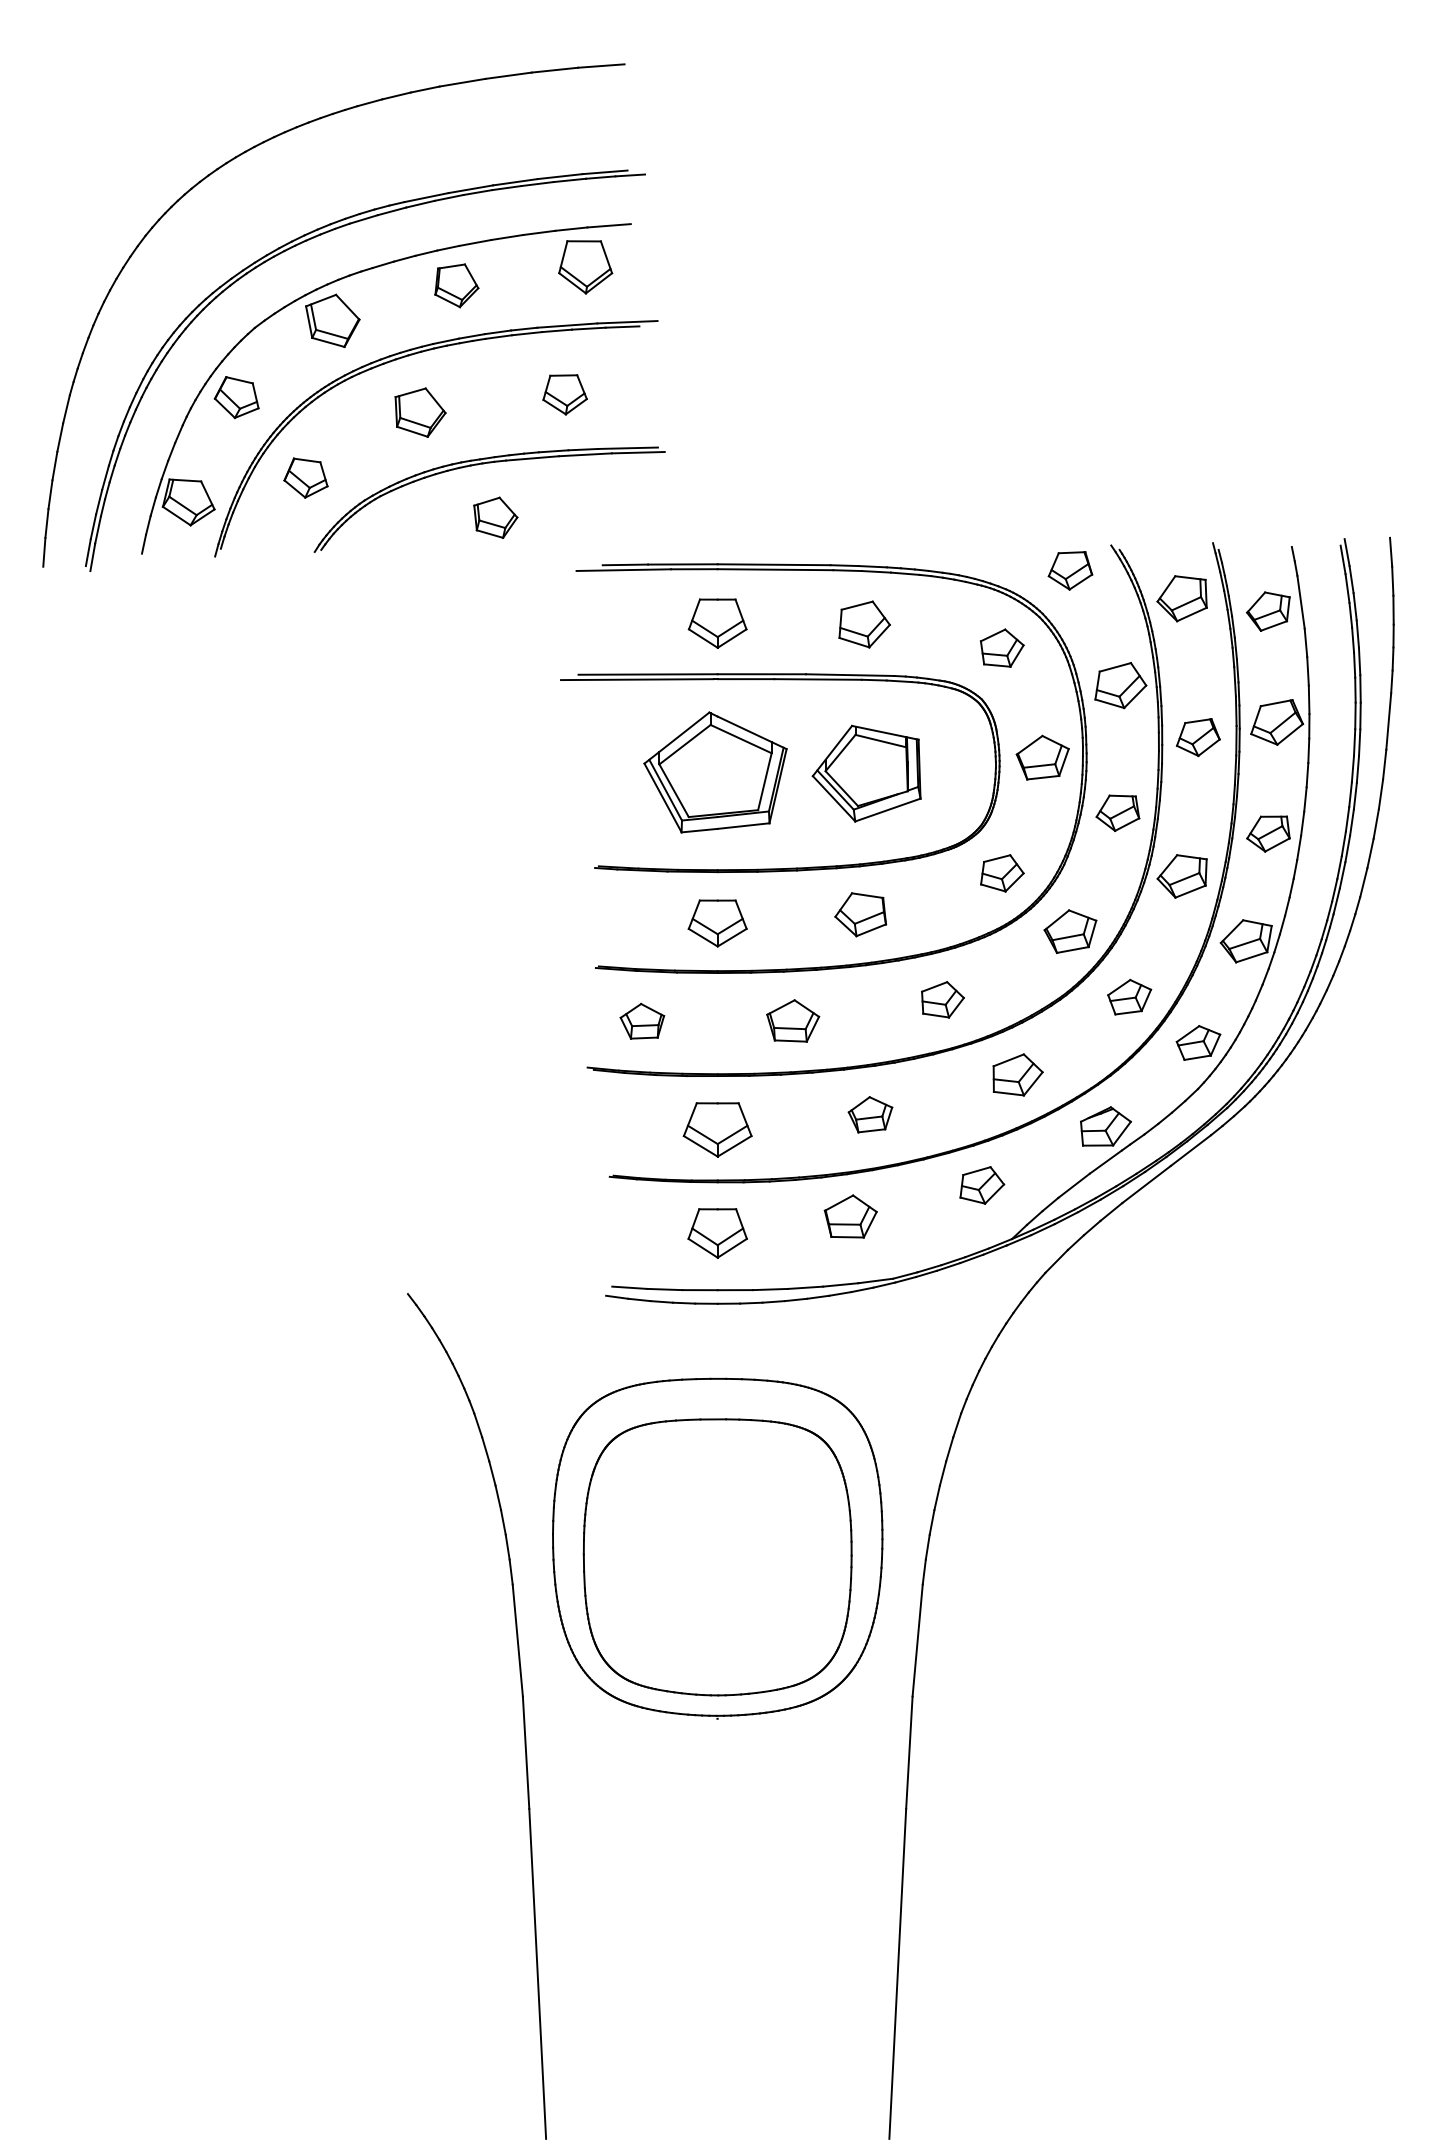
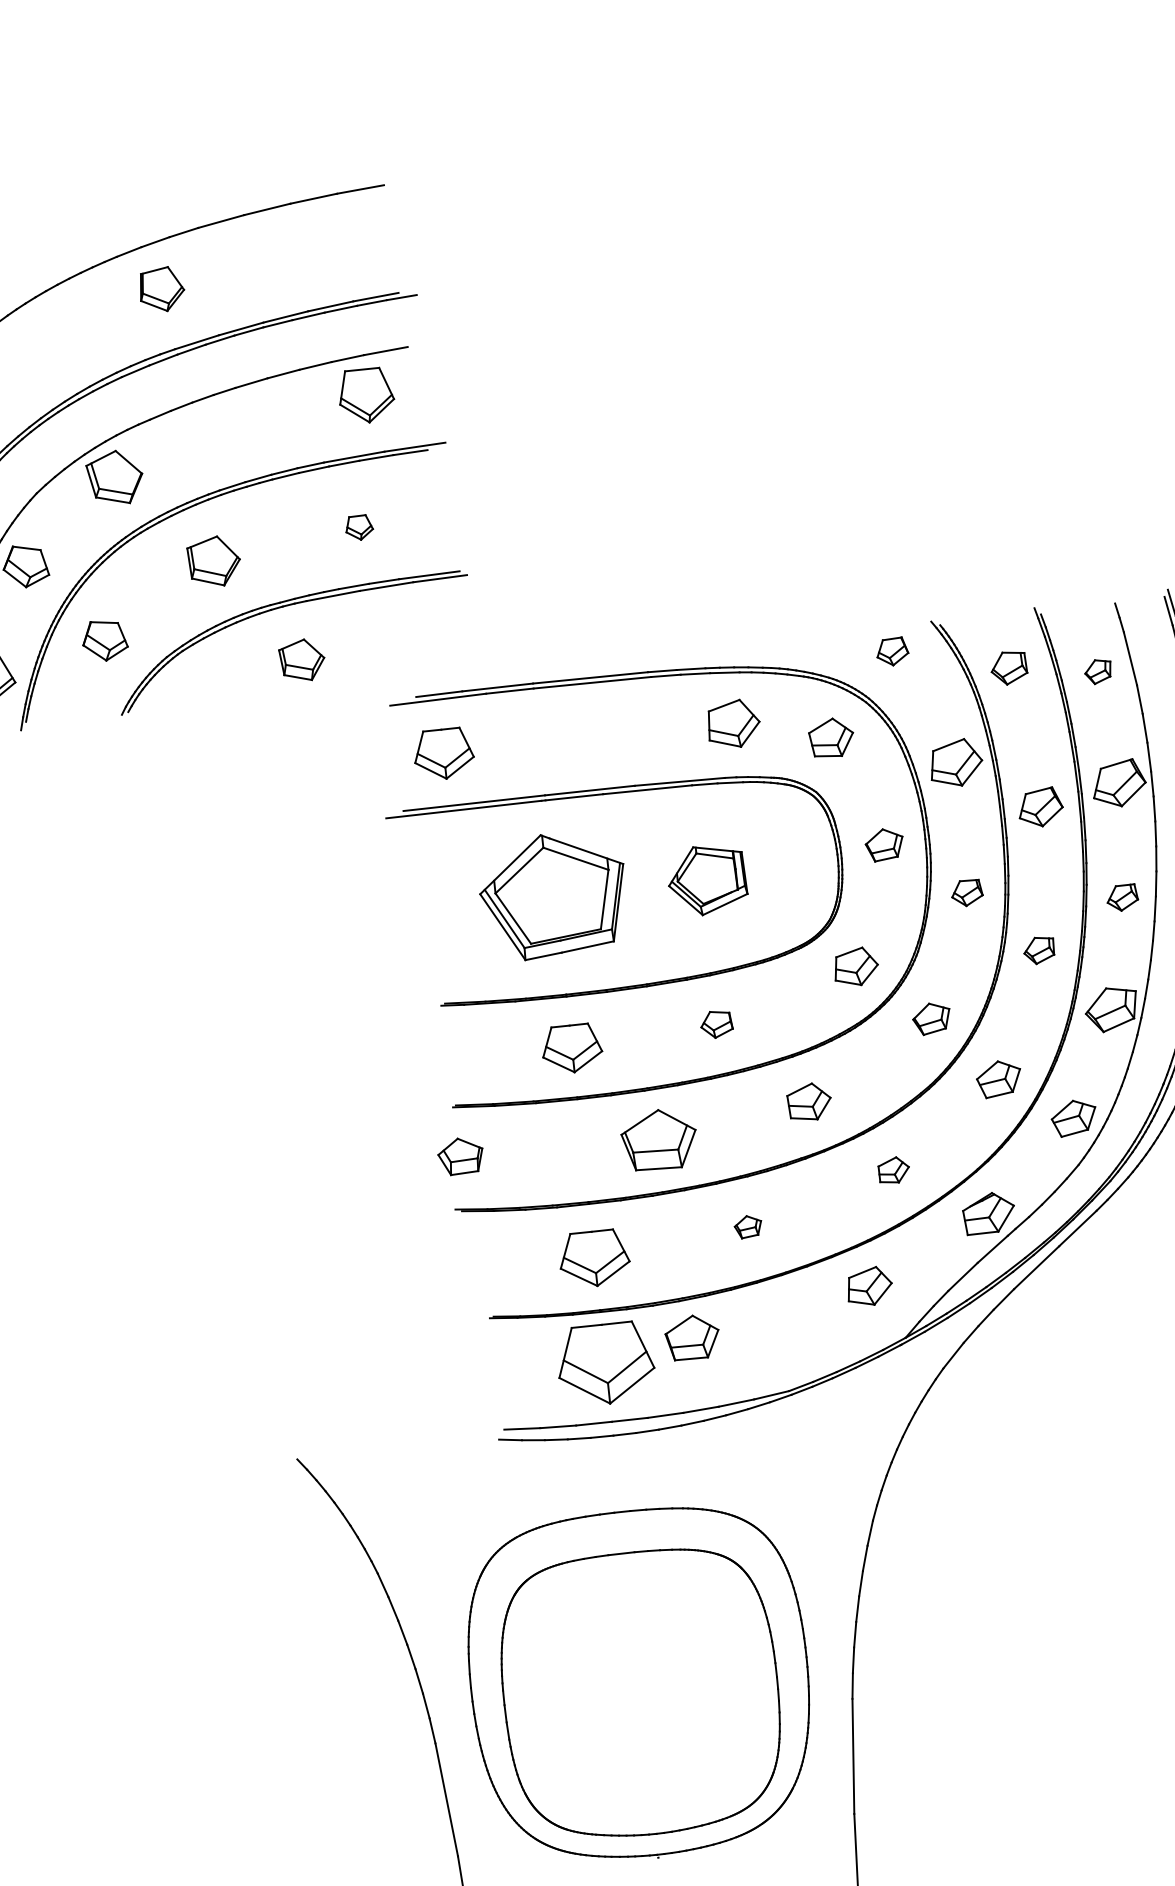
part: (456, 285) -> (161, 289), moved
part: (564, 394) -> (358, 527), size x0.6
part: (1070, 570) -> (892, 651), size x0.7
part: (1181, 598) -> (1008, 667), size x0.7
part: (1268, 611) -> (1098, 671), size x0.6
part: (717, 623) -> (443, 754), moved
part: (864, 624) -> (733, 724), moved
part: (1042, 757) -> (884, 844), size x0.7
part: (866, 773) -> (707, 880), size x0.7
part: (1117, 812) -> (966, 892), size x0.7
part: (1268, 833) -> (1122, 897), size x0.7
part: (1181, 876) -> (1038, 950), size x0.6
part: (860, 914) -> (716, 1024), size x0.6
part: (1070, 931) -> (931, 1018), size x0.7
part: (642, 1020) -> (460, 1155), moved
part: (793, 1020) -> (659, 1139), size x1.4
part: (1017, 1074) -> (893, 1169), size x0.6
part: (870, 1114) -> (748, 1226), size x0.6
part: (850, 1216) -> (692, 1337), moved
part: (717, 1233) -> (605, 1364), size x1.6

